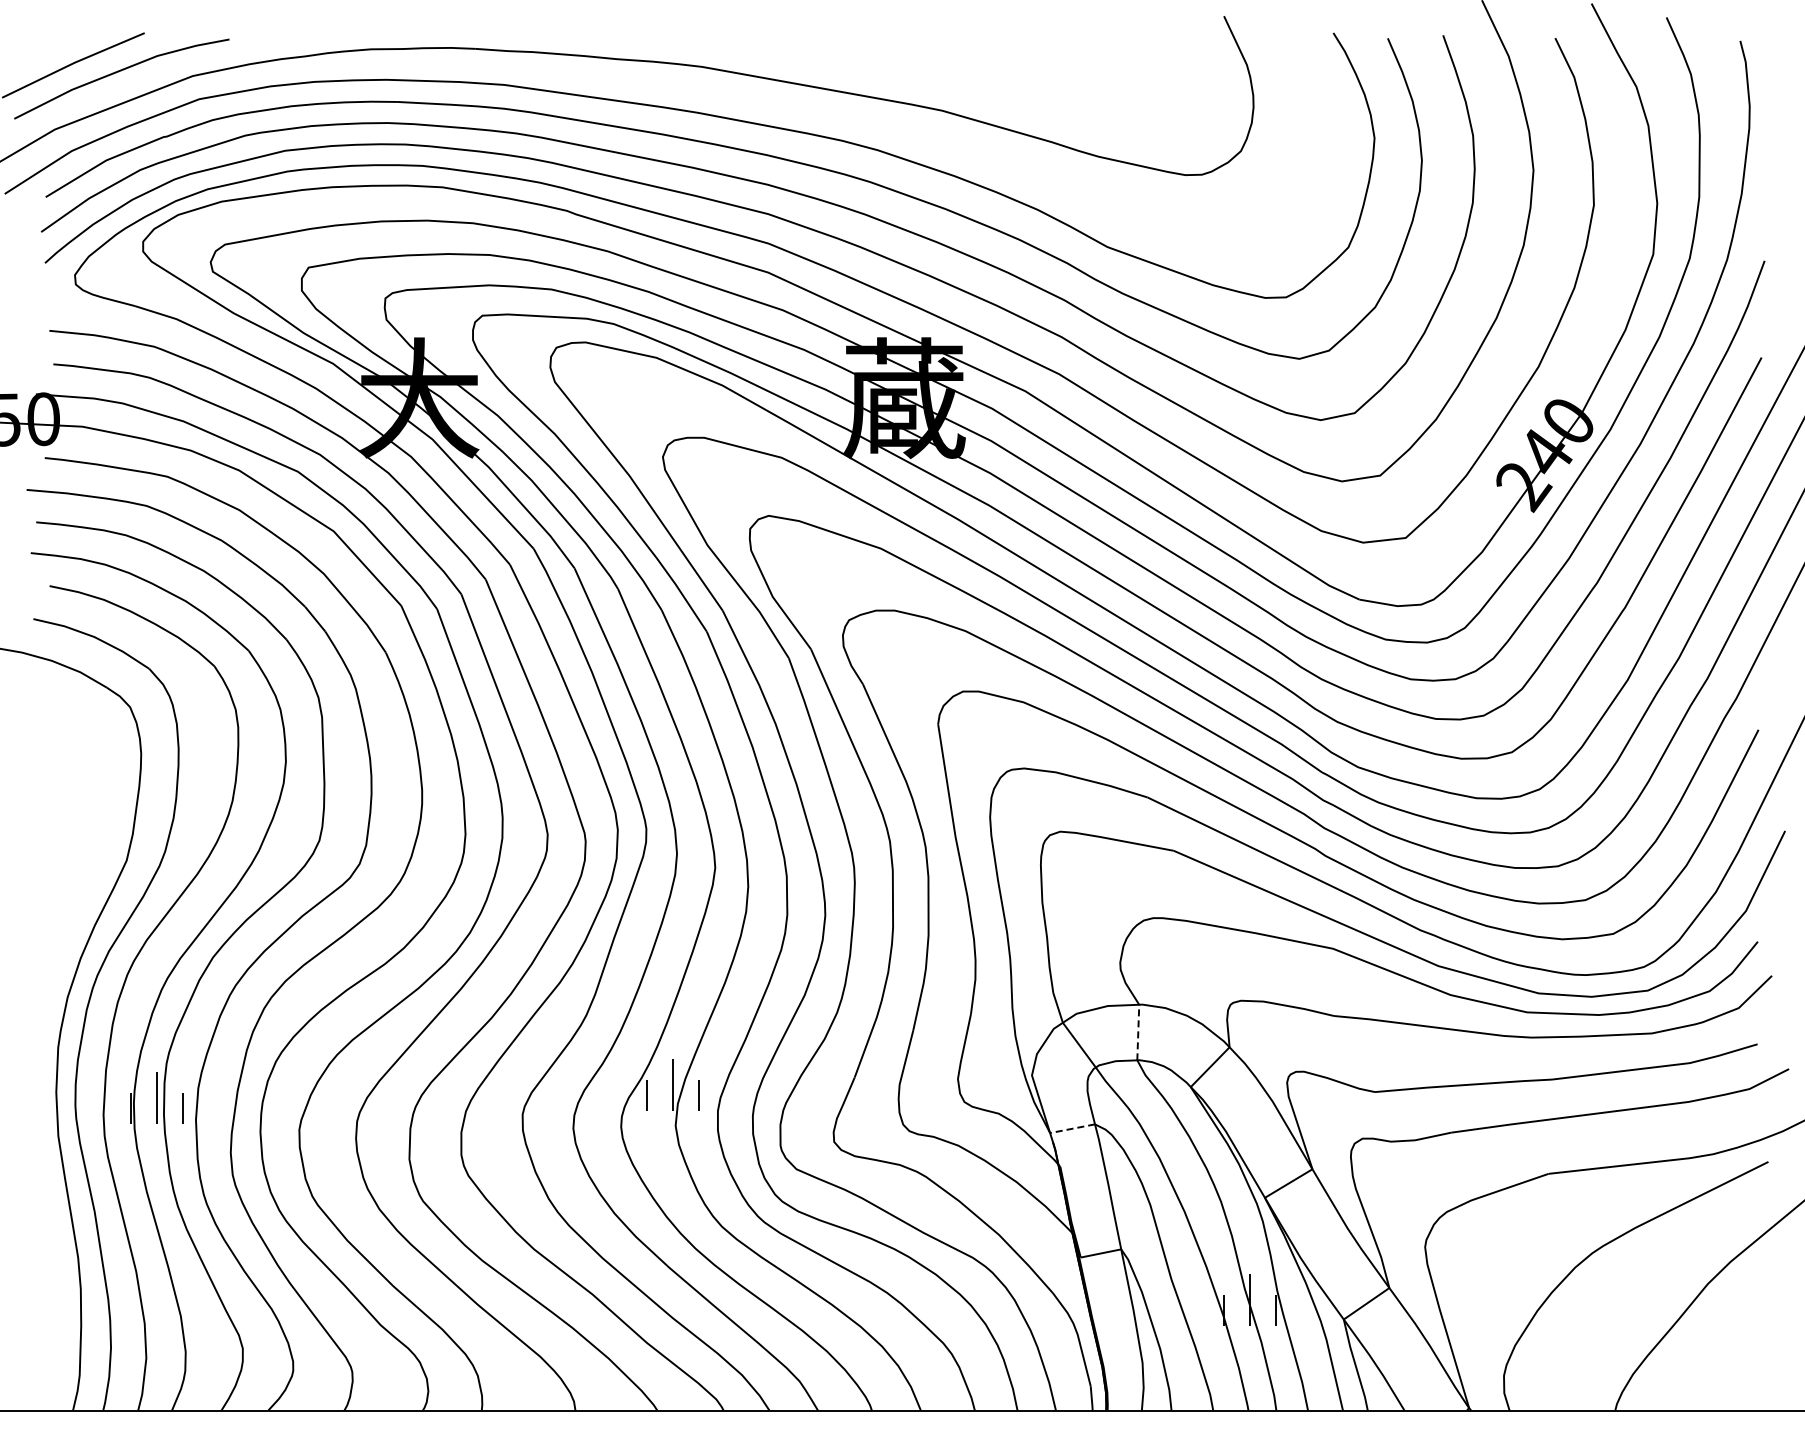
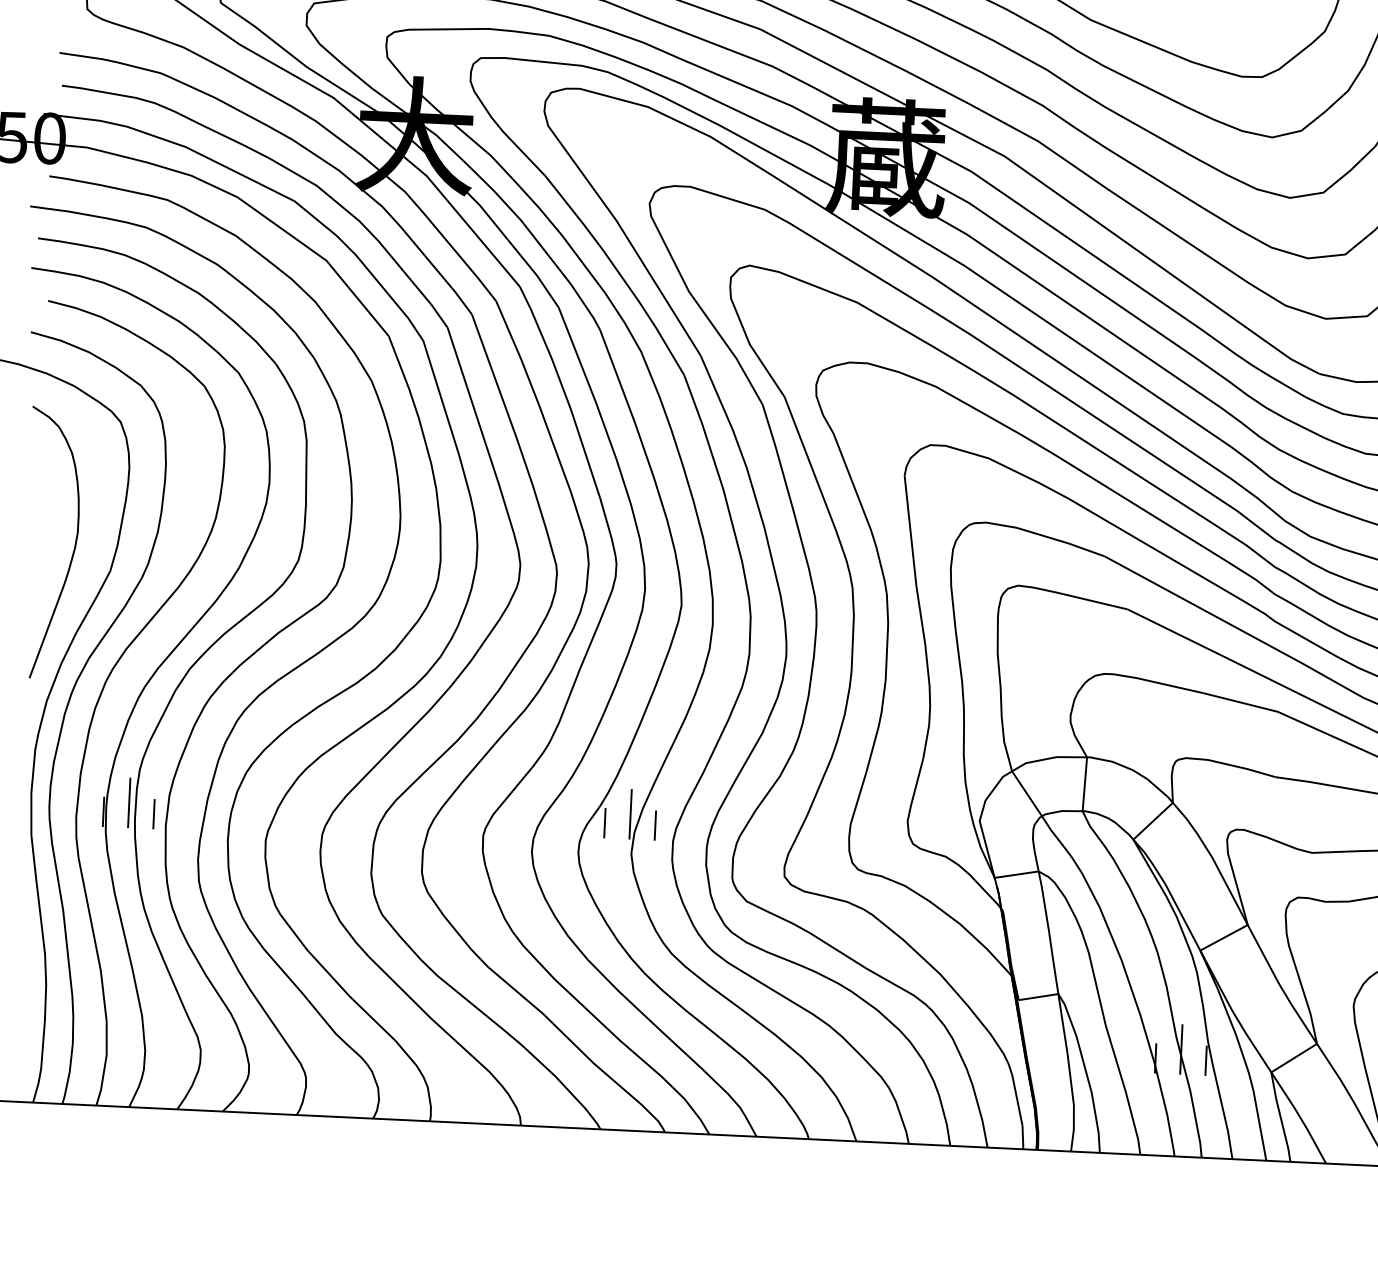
curve: (88, 835) -> (74, 544), added
line: (1138, 1032) -> (1085, 784), dashed -> solid
line: (1072, 1128) -> (1016, 874), dashed -> solid

